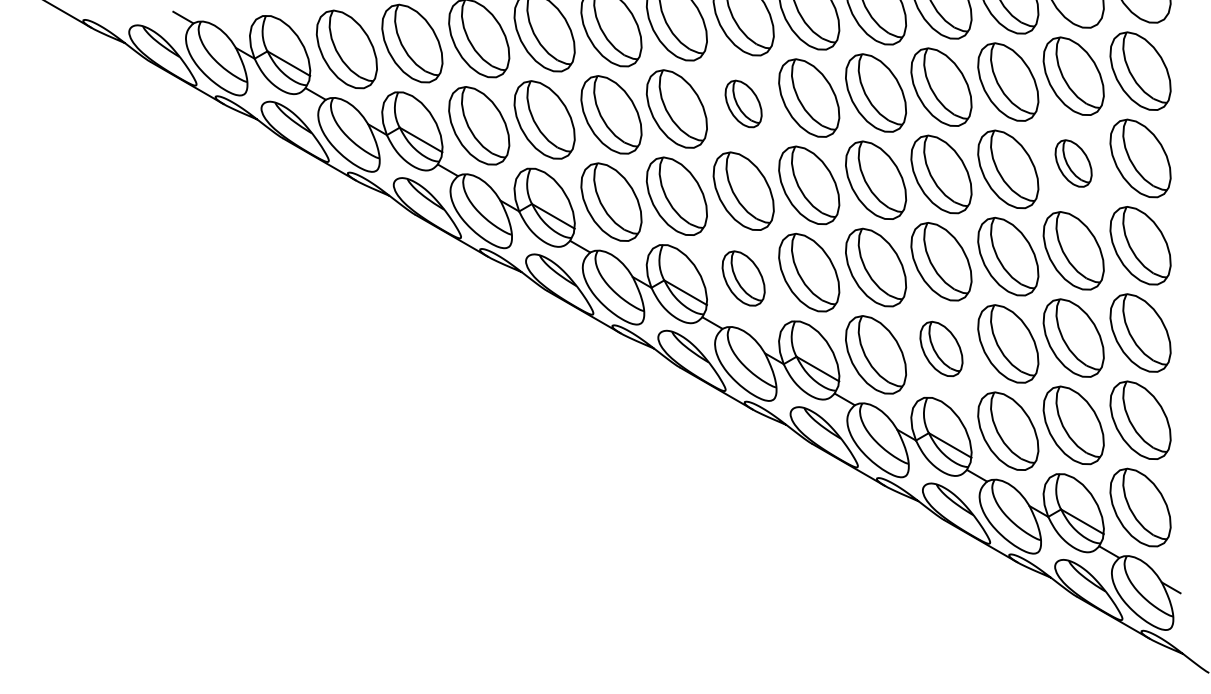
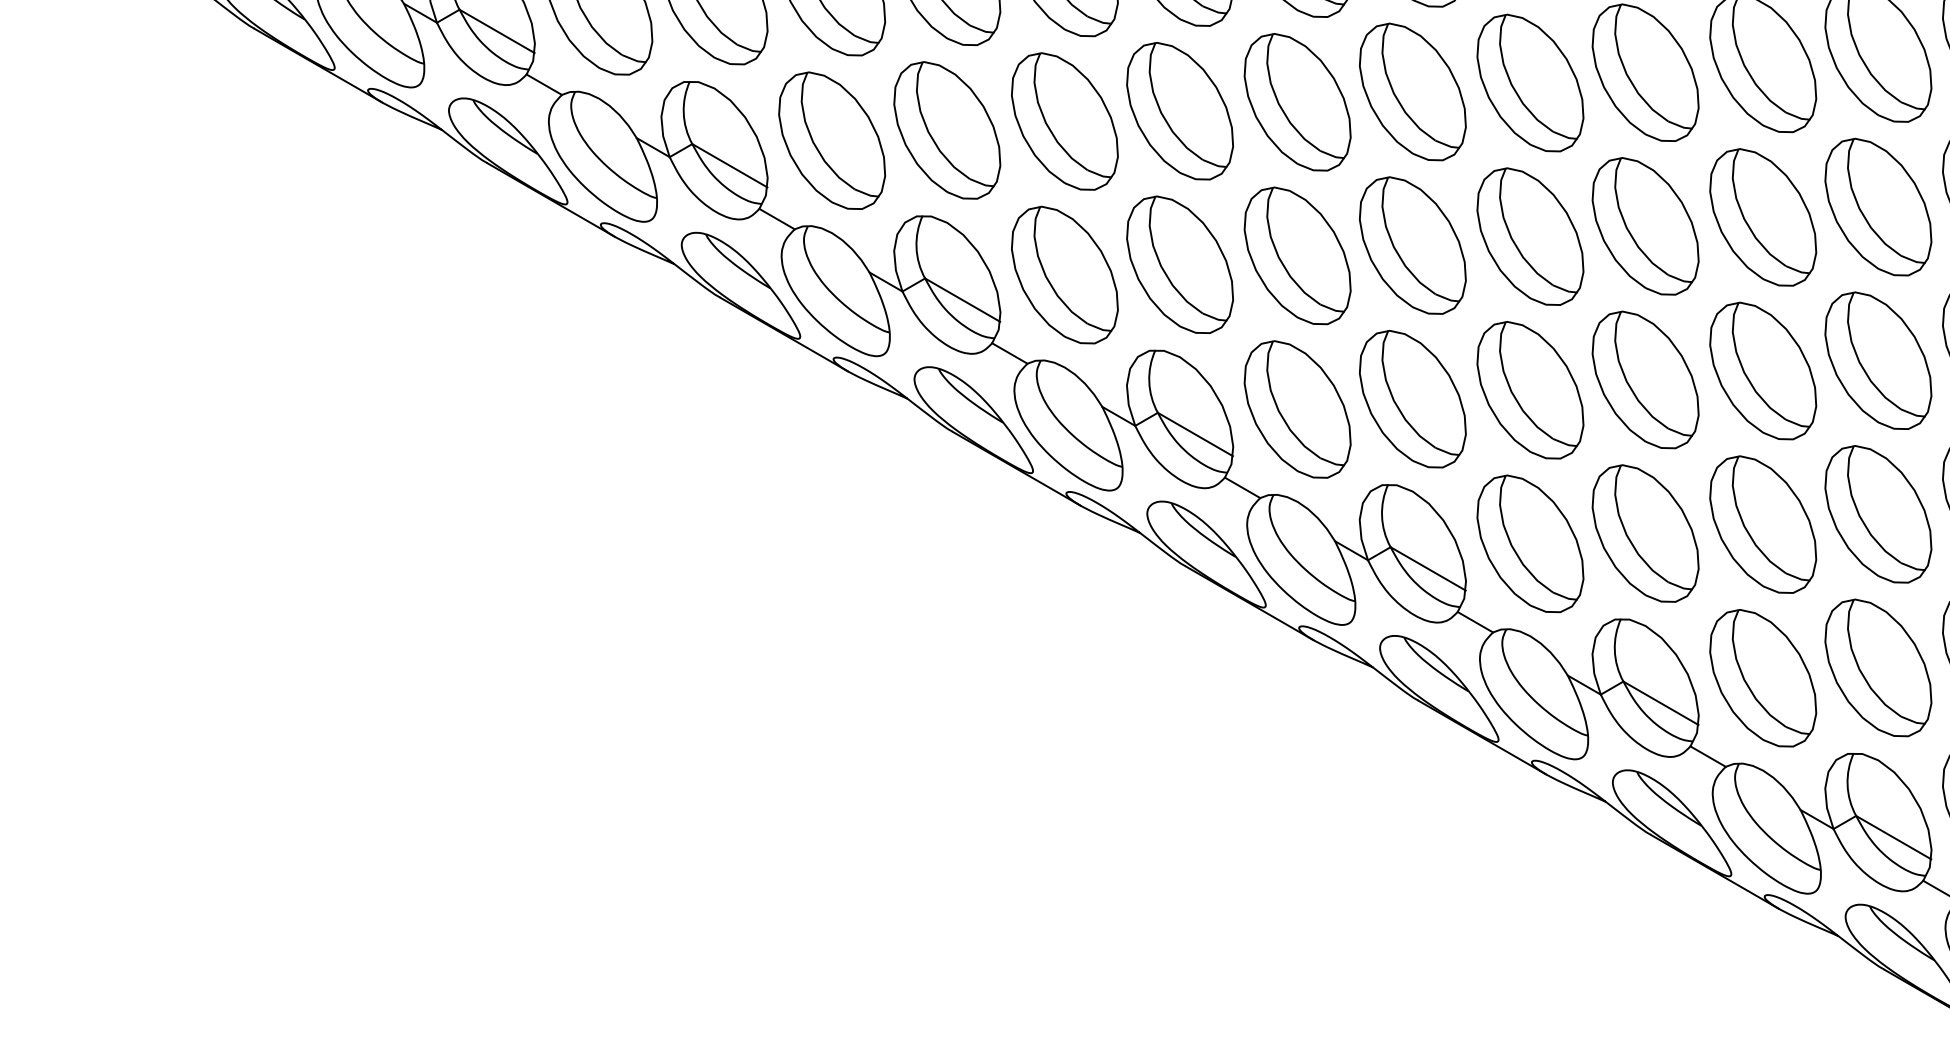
part: (743, 103) -> (1297, 101), size x1.67
part: (1073, 163) -> (1877, 207), size x1.67
part: (743, 278) -> (1297, 409), size x1.43
part: (941, 348) -> (1645, 532), size x1.43

